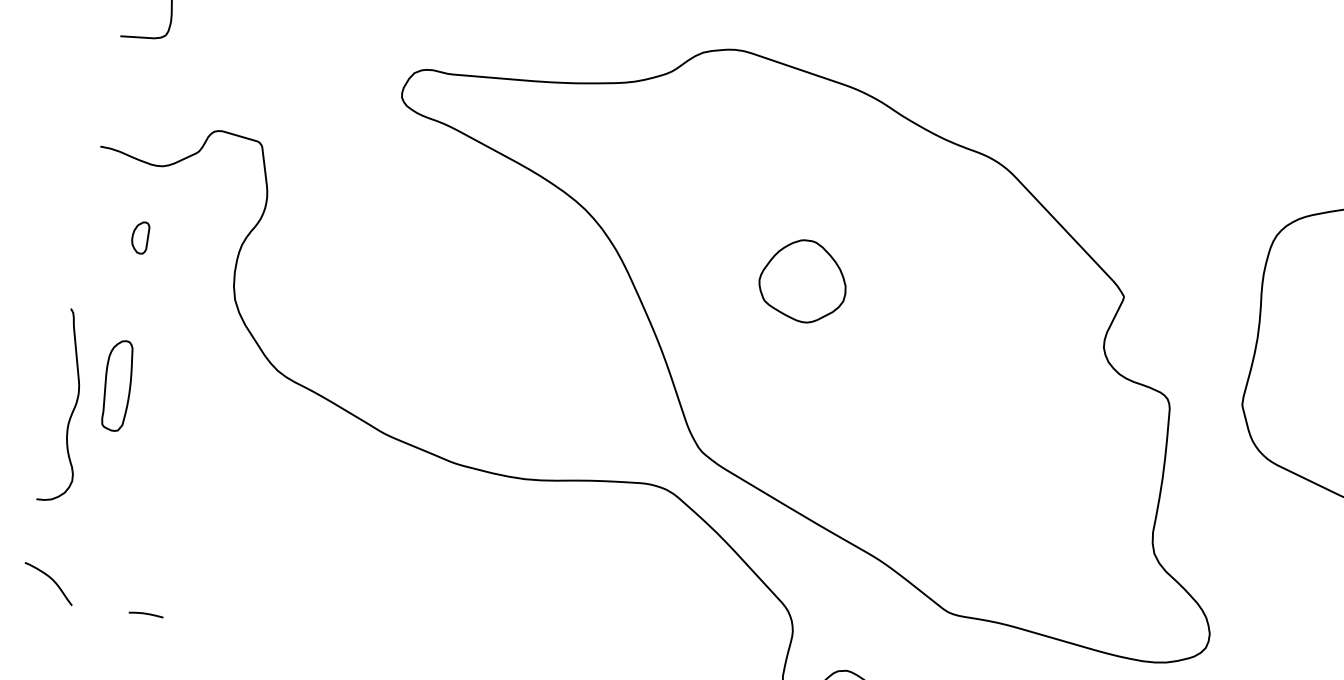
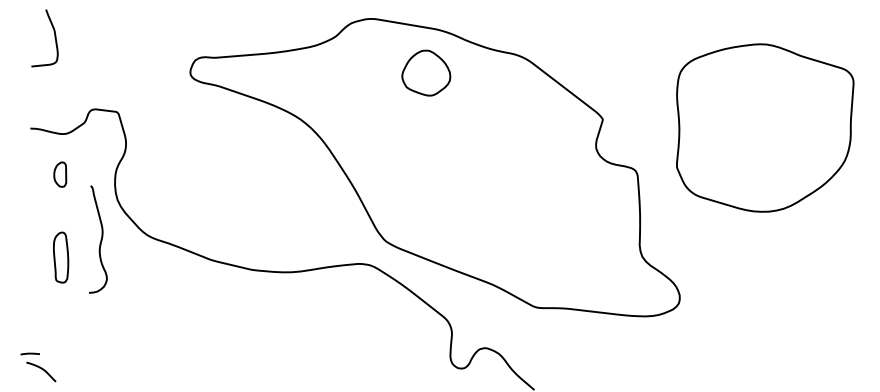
part: (140, 237) -> (60, 174), size x1.4
part: (803, 279) -> (426, 72), moved
curve: (72, 407) -> (100, 239), moved
line: (145, 613) -> (29, 353), moved

